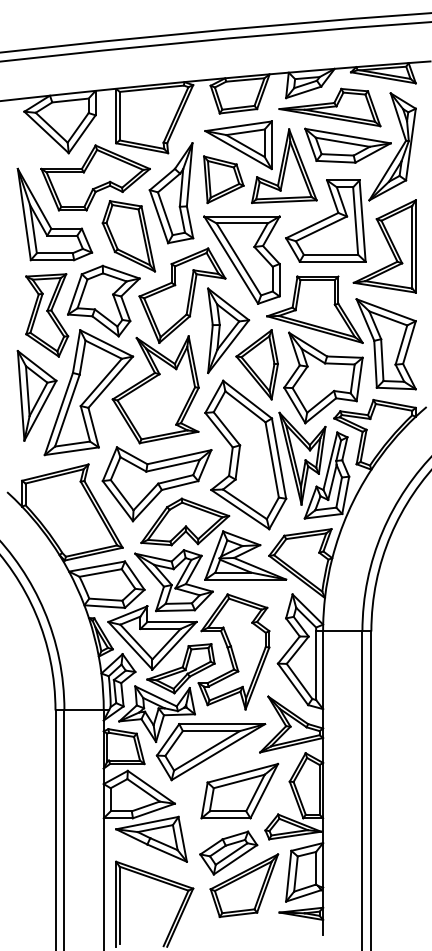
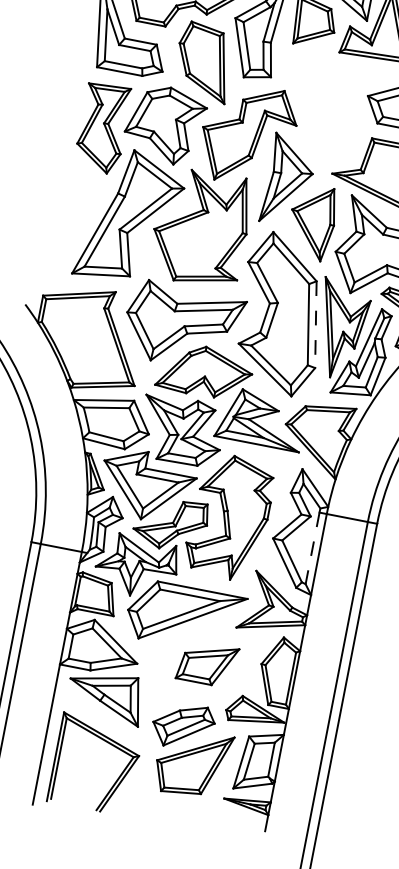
part: (241, 259) -> (317, 109), removed
part: (36, 395) -> (75, 209), removed
line: (279, 458) -> (316, 324), solid -> dashed
line: (316, 666) -> (312, 549), solid -> dashed
part: (239, 790) -> (207, 663), size x0.7

